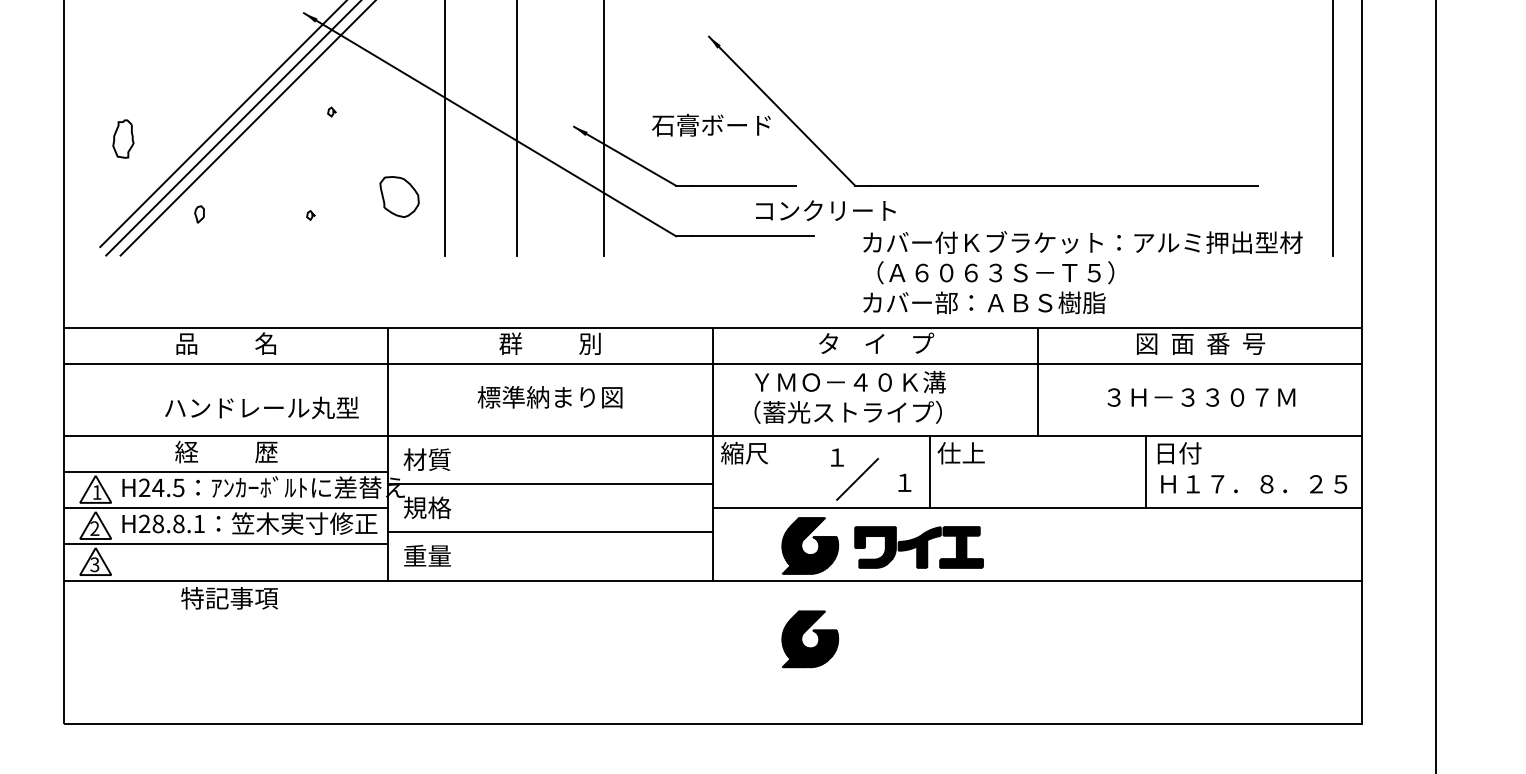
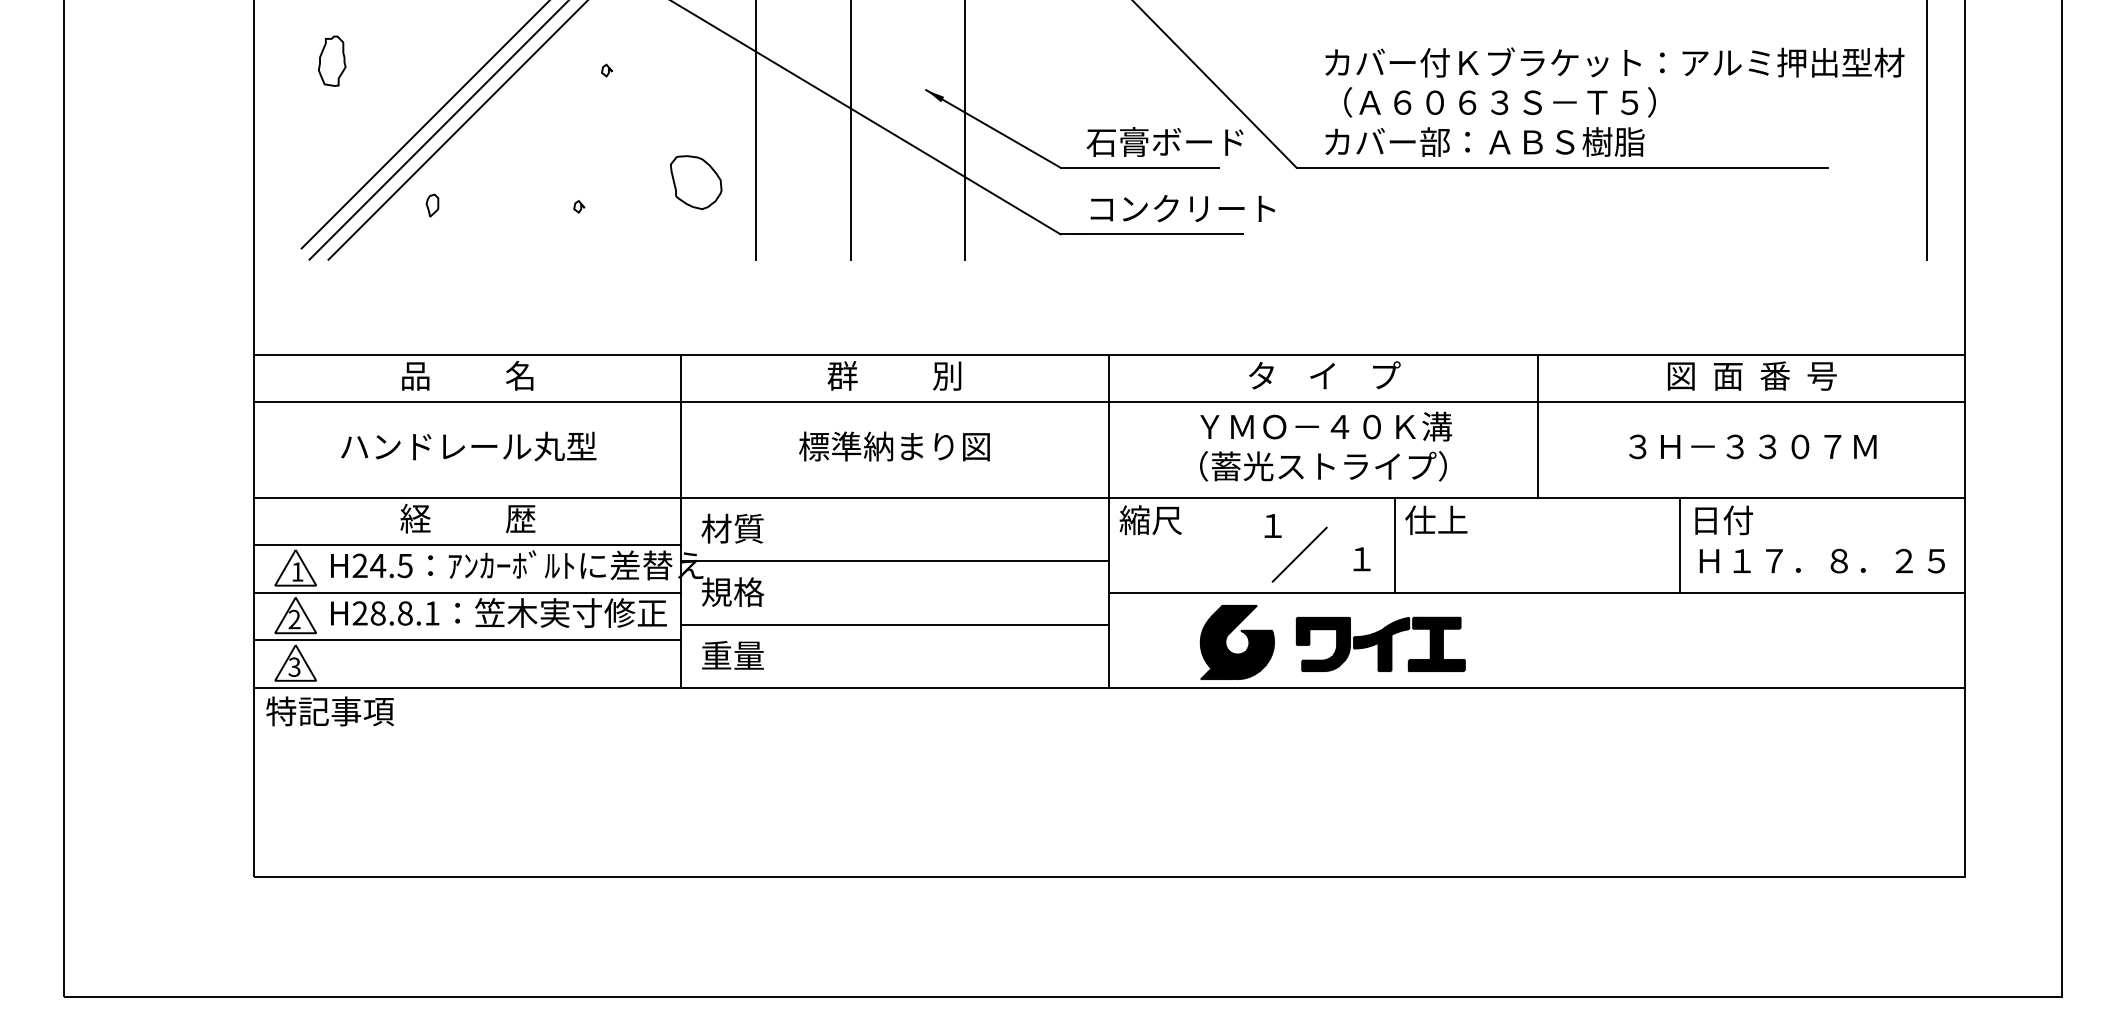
text: (710, 124) -> (1164, 141), moved
part: (123, 138) -> (332, 60), moved
text: (825, 210) -> (1182, 208), moved
text: (1082, 272) -> (1614, 101), moved
text: (850, 397) -> (1326, 446), moved
text: (261, 407) -> (468, 446), moved
text: (229, 598) -> (329, 711), moved
part: (802, 635) -> (1227, 760), removed

